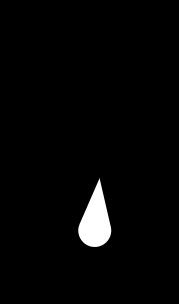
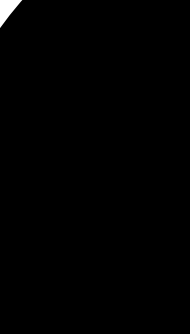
fill: (93, 210) -> (123, 267), added

